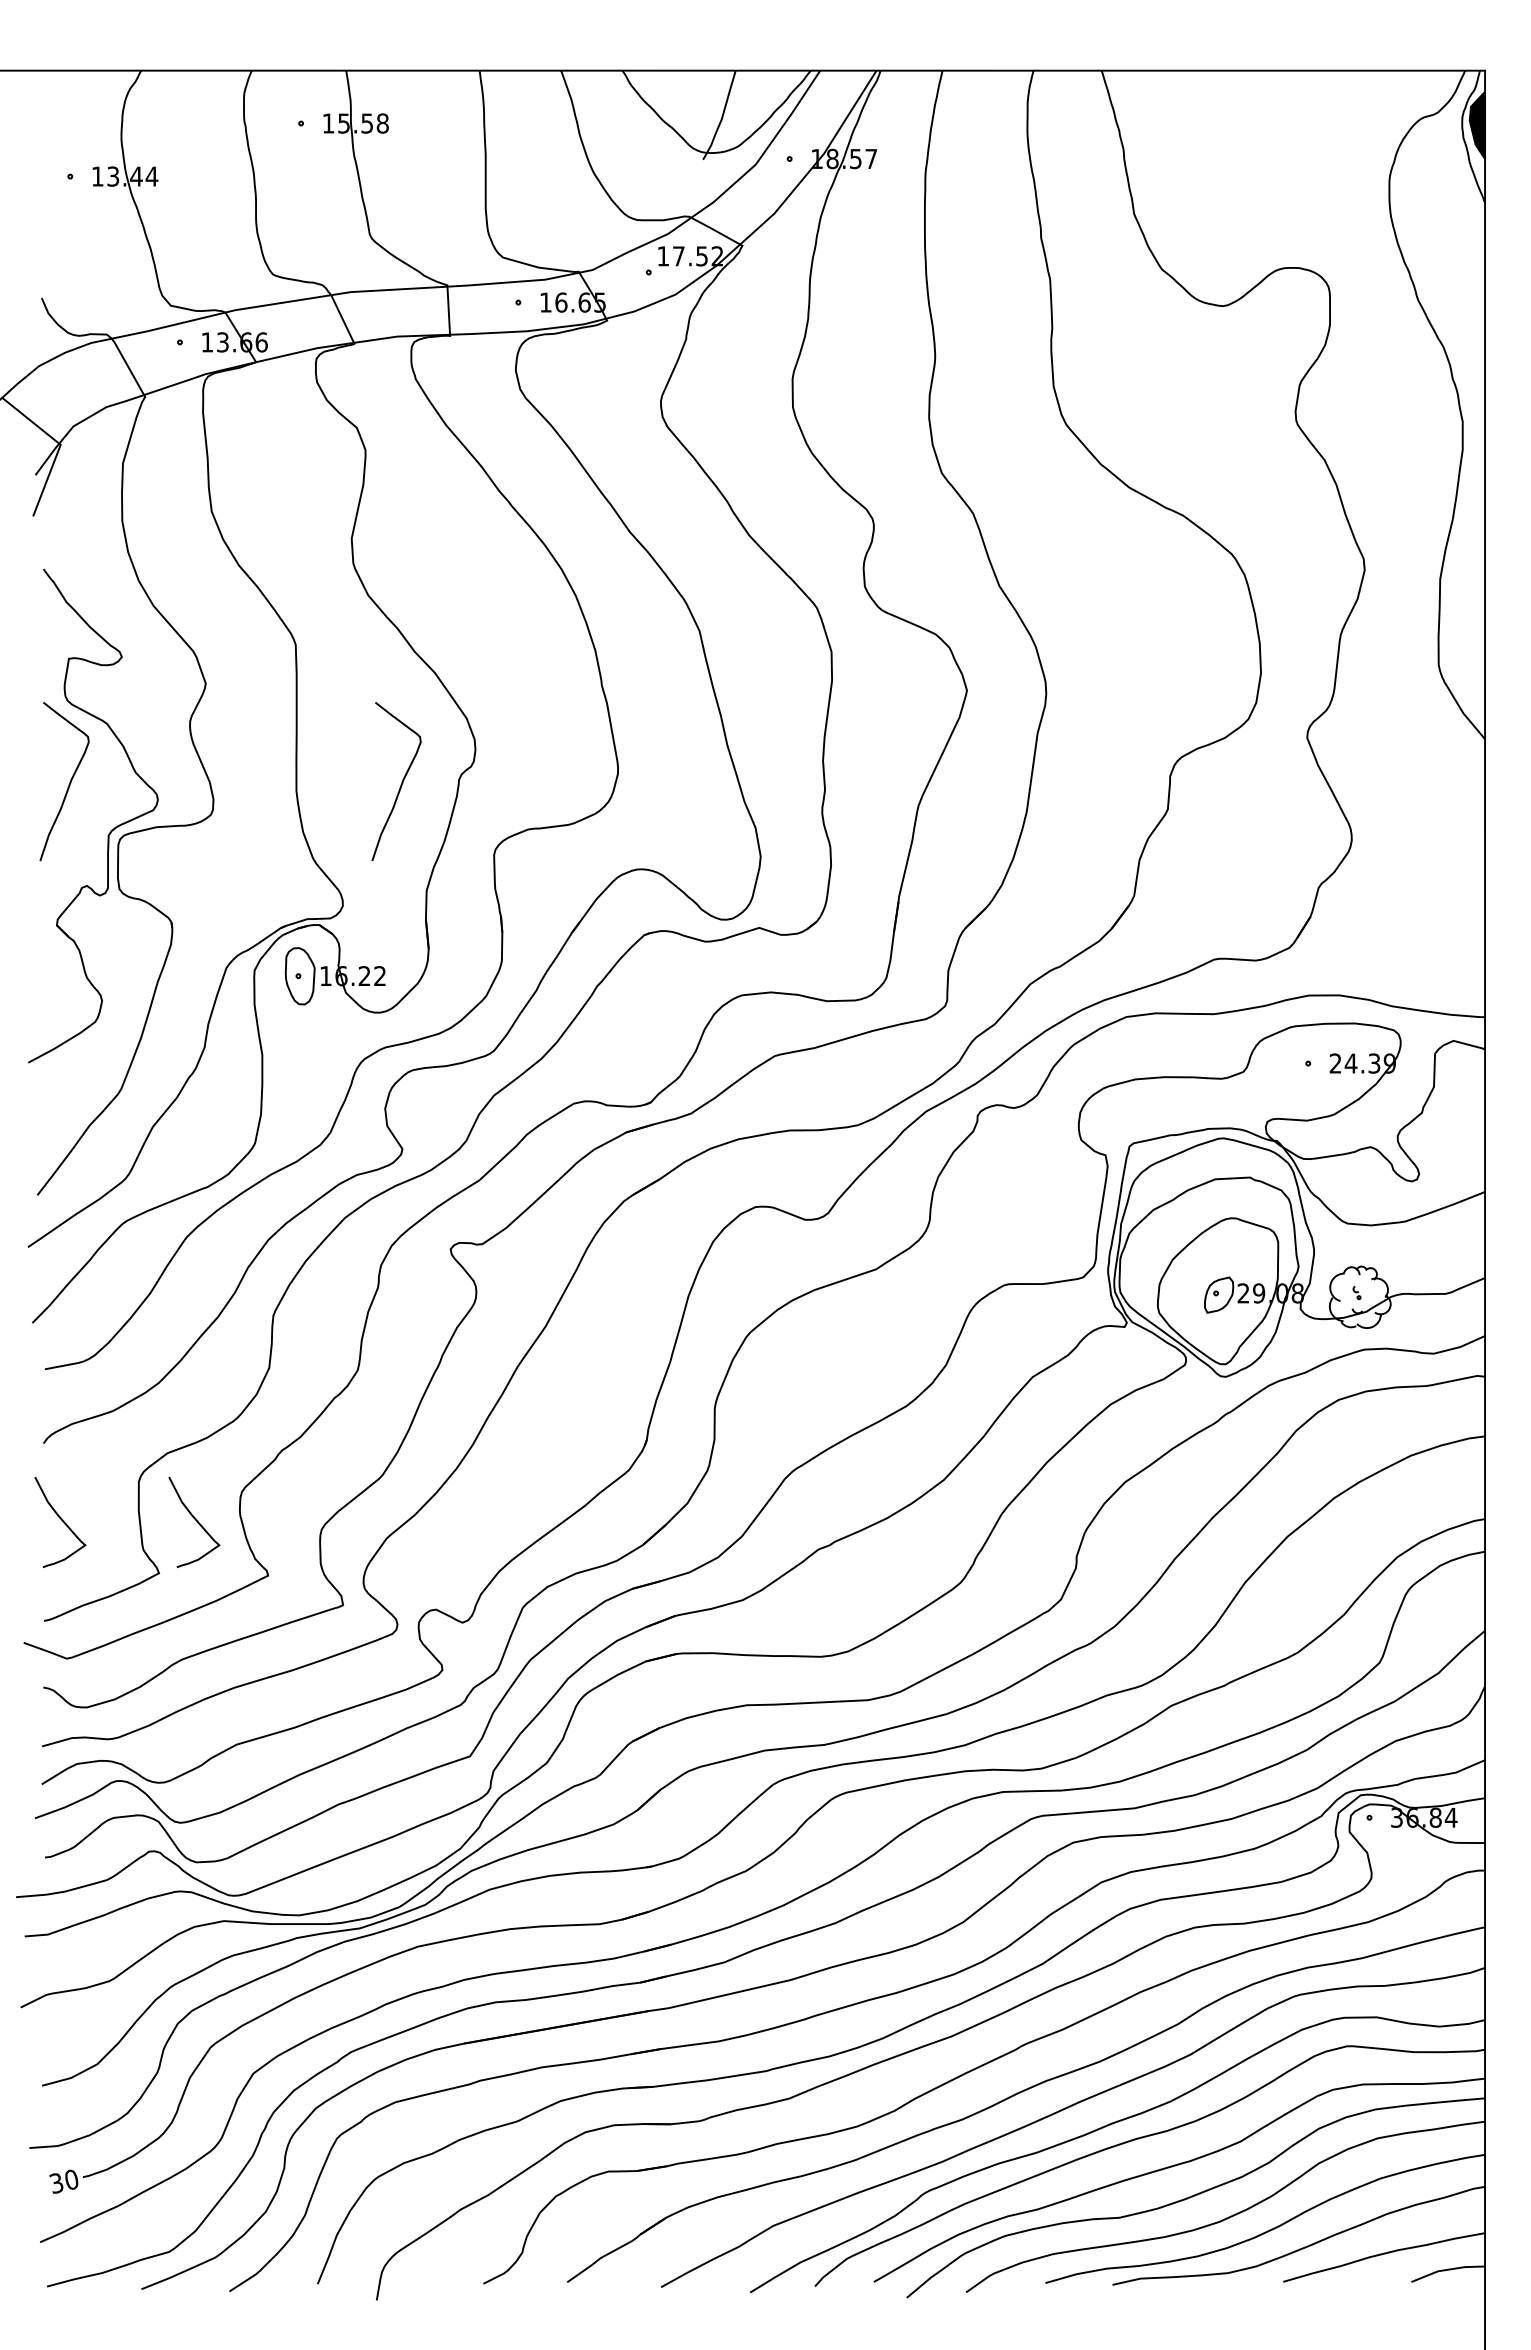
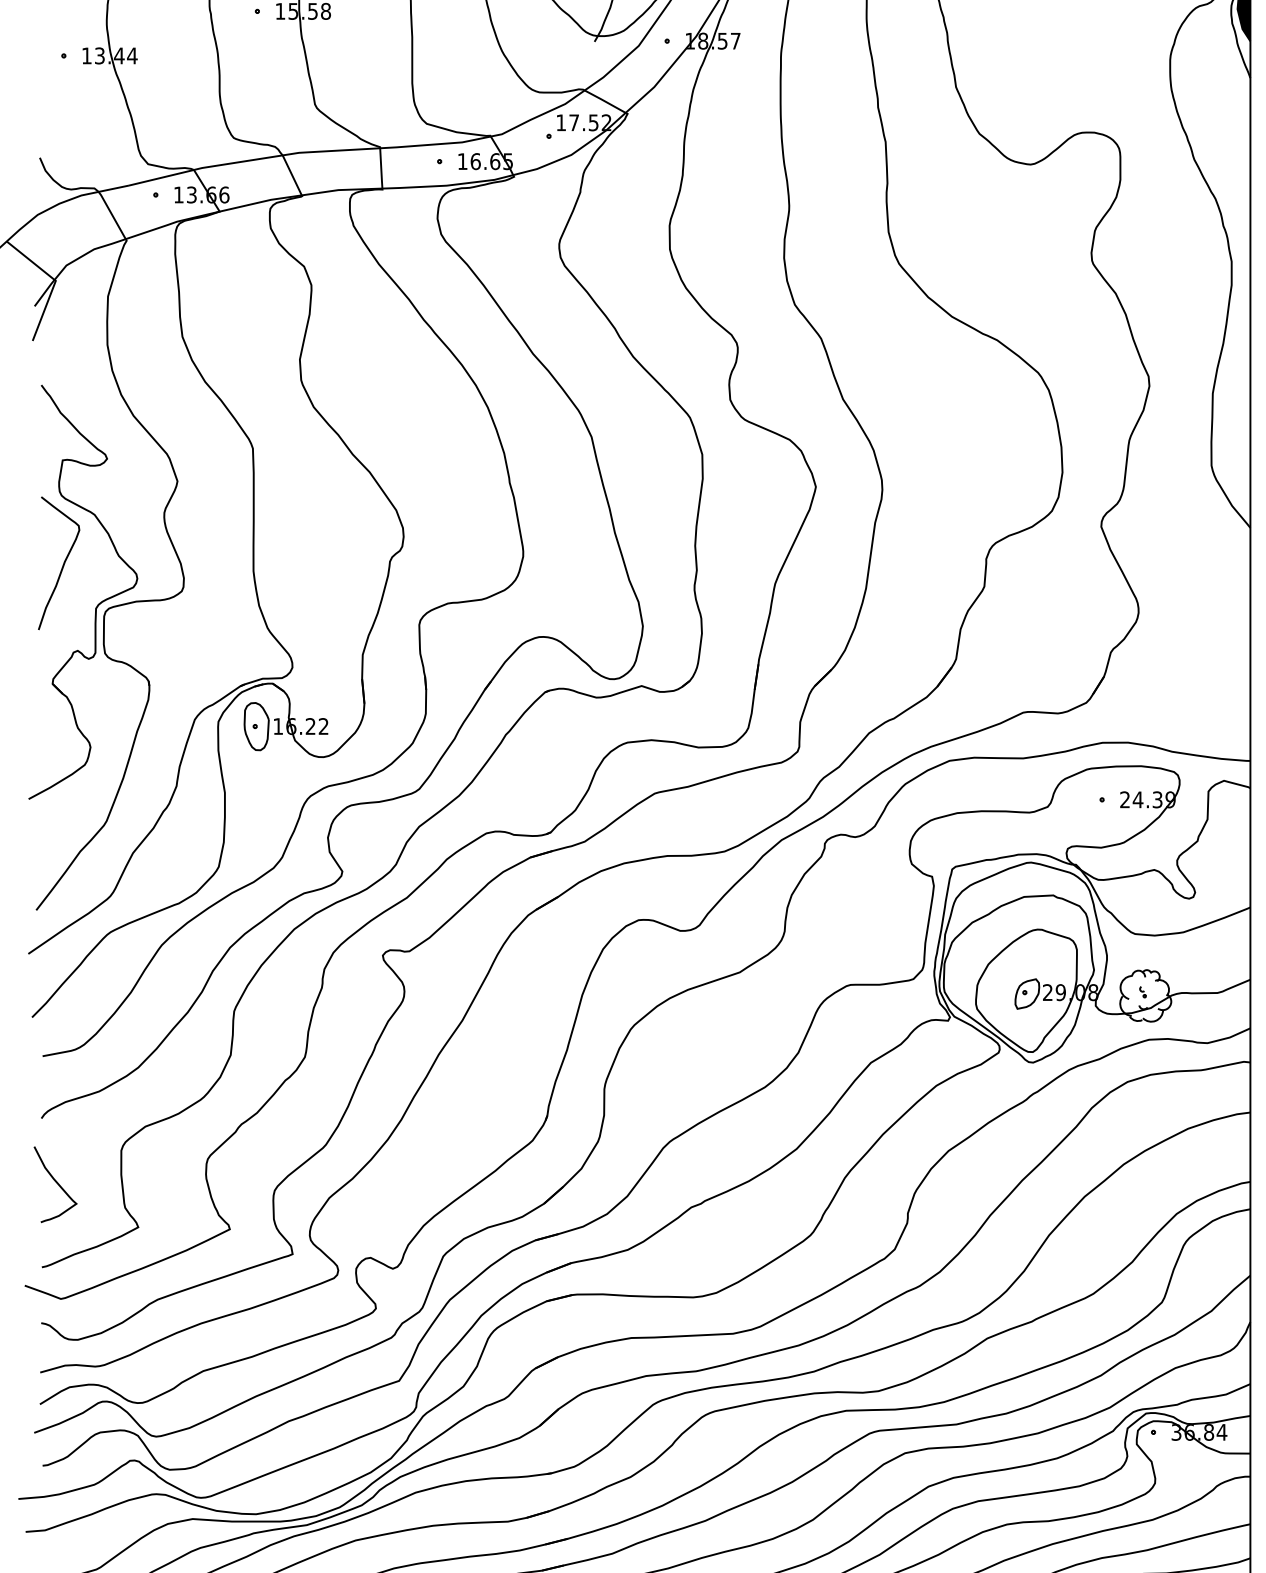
curve: (401, 781) -> (341, 563), removed
curve: (195, 1520) -> (168, 1183), removed

